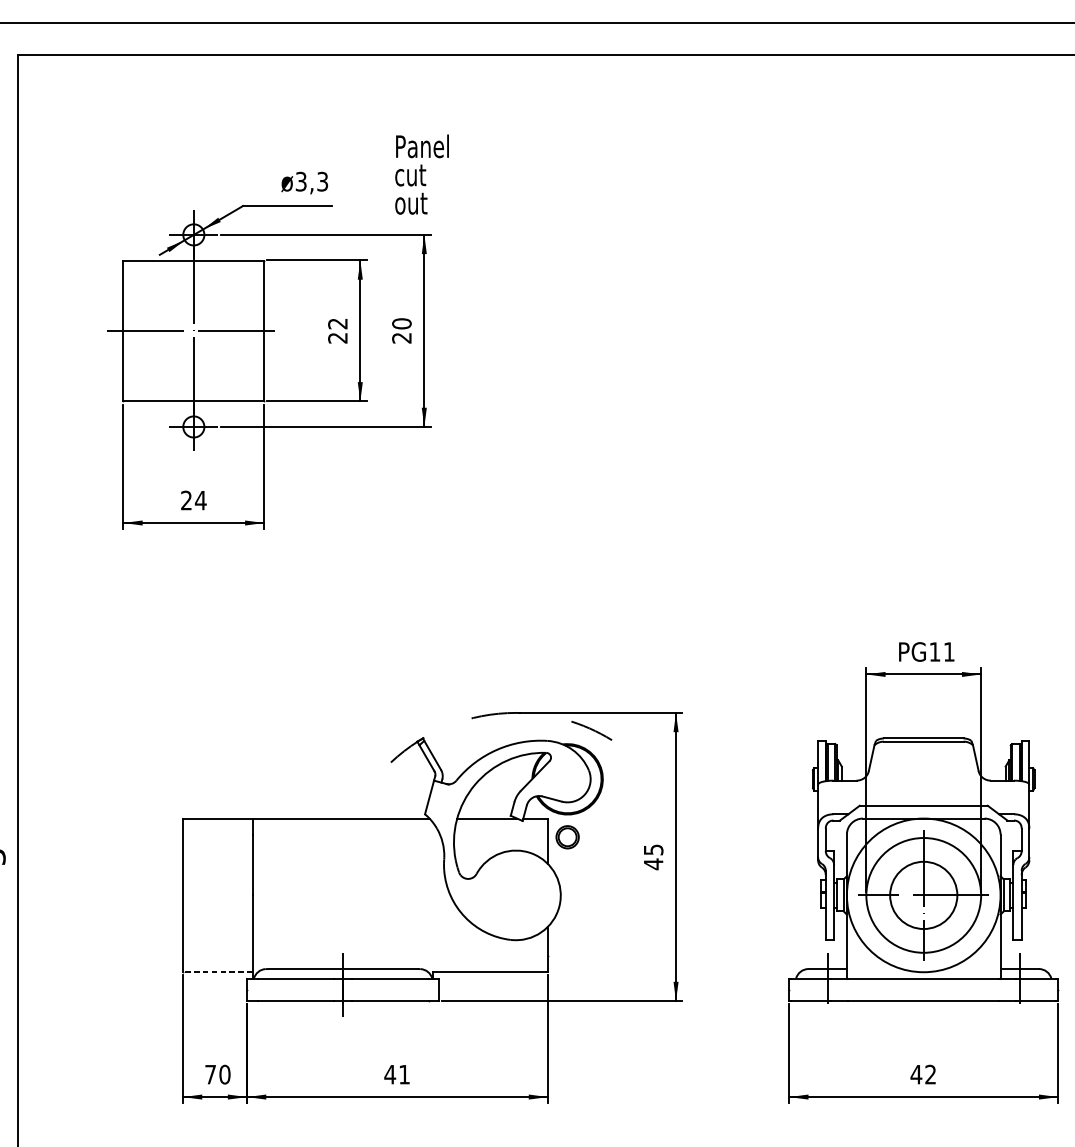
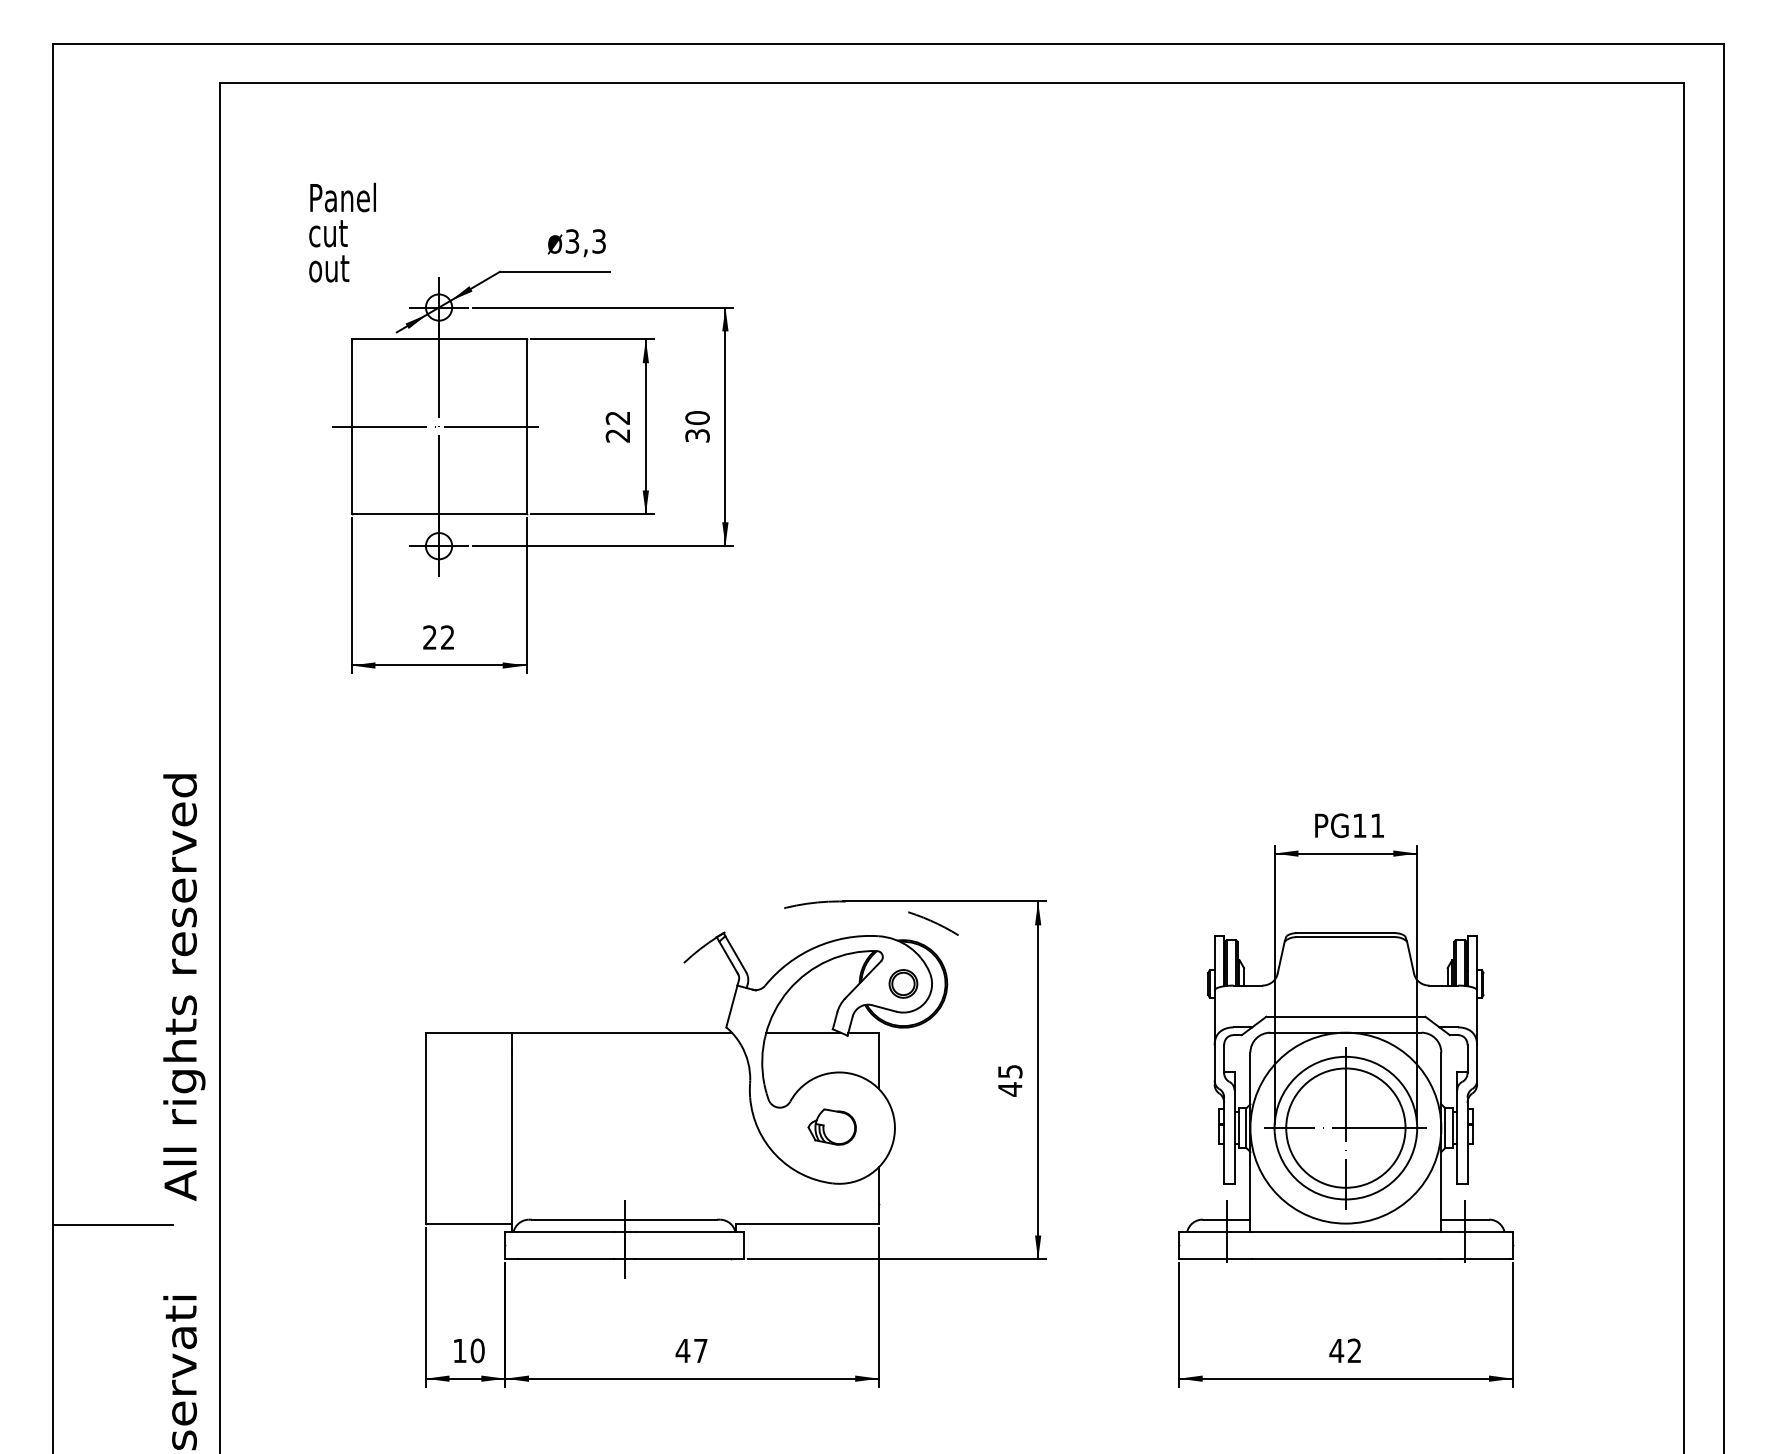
text: (421, 174) -> (342, 232), moved
text: (401, 337) -> (697, 435), 20 -> 30
text: (200, 500) -> (447, 637), 24 -> 22
part: (567, 836) -> (903, 983), moved
part: (509, 894) -> (831, 1126), added
circle: (923, 894) -> (1345, 1127), size x1.43
line: (217, 972) -> (468, 1223), dashed -> solid
text: (210, 1074) -> (459, 1350), 70 -> 10
text: (404, 1074) -> (700, 1350), 41 -> 47

